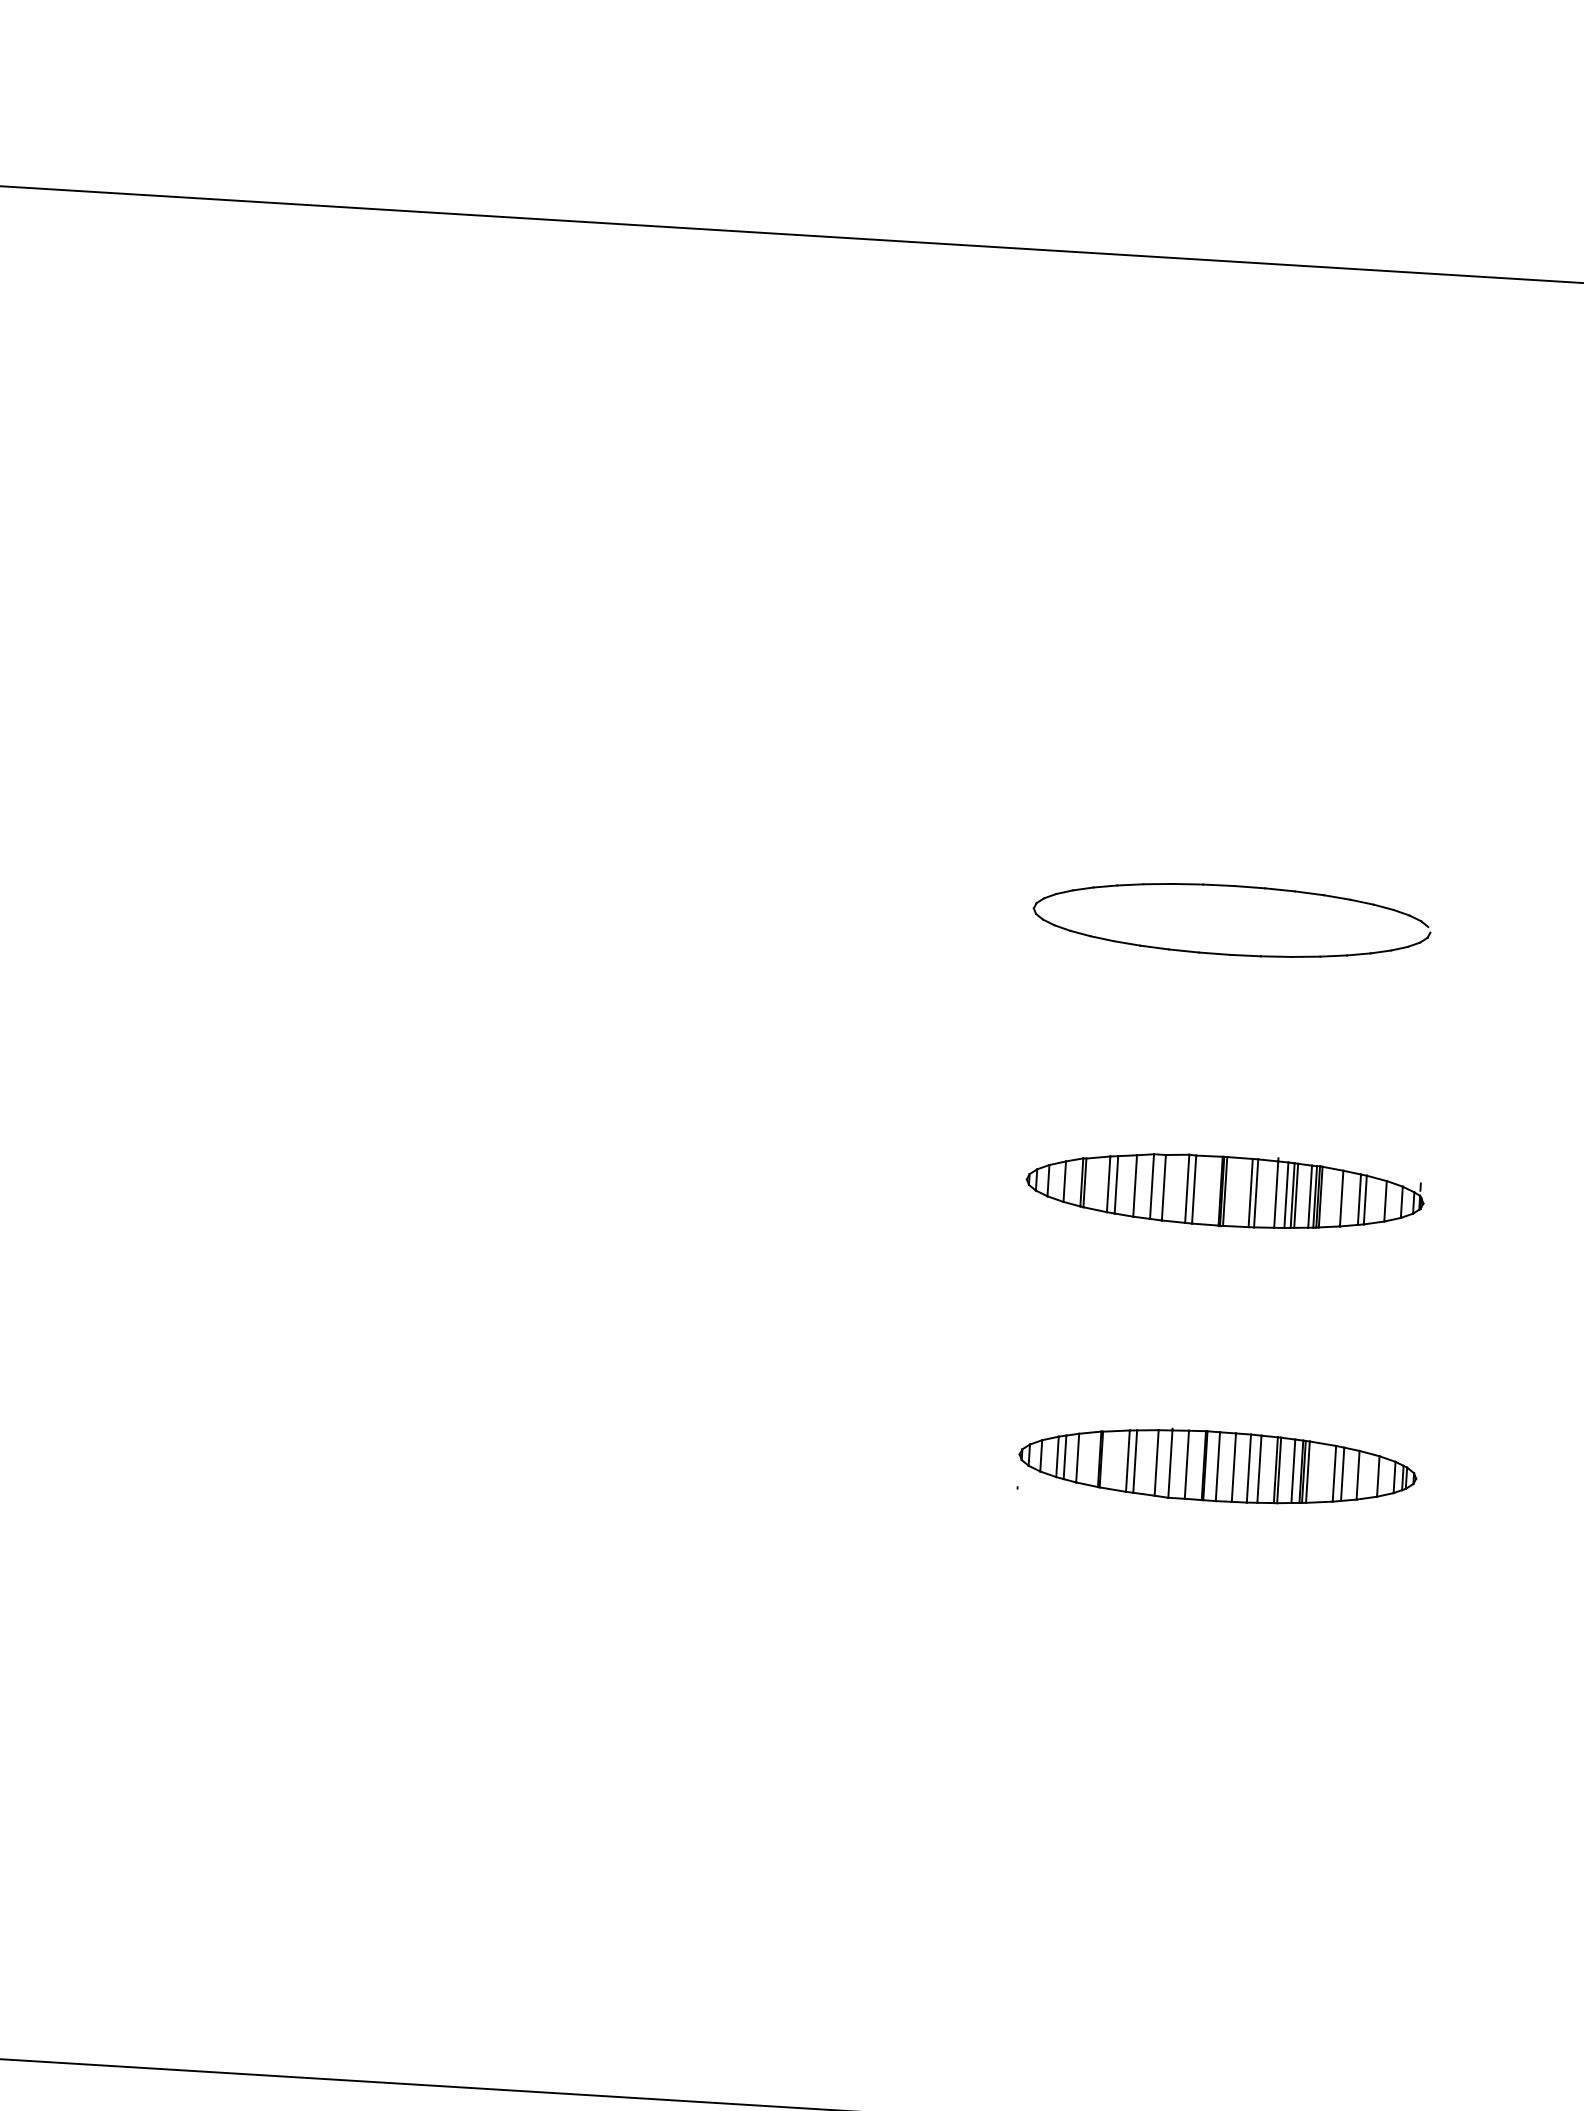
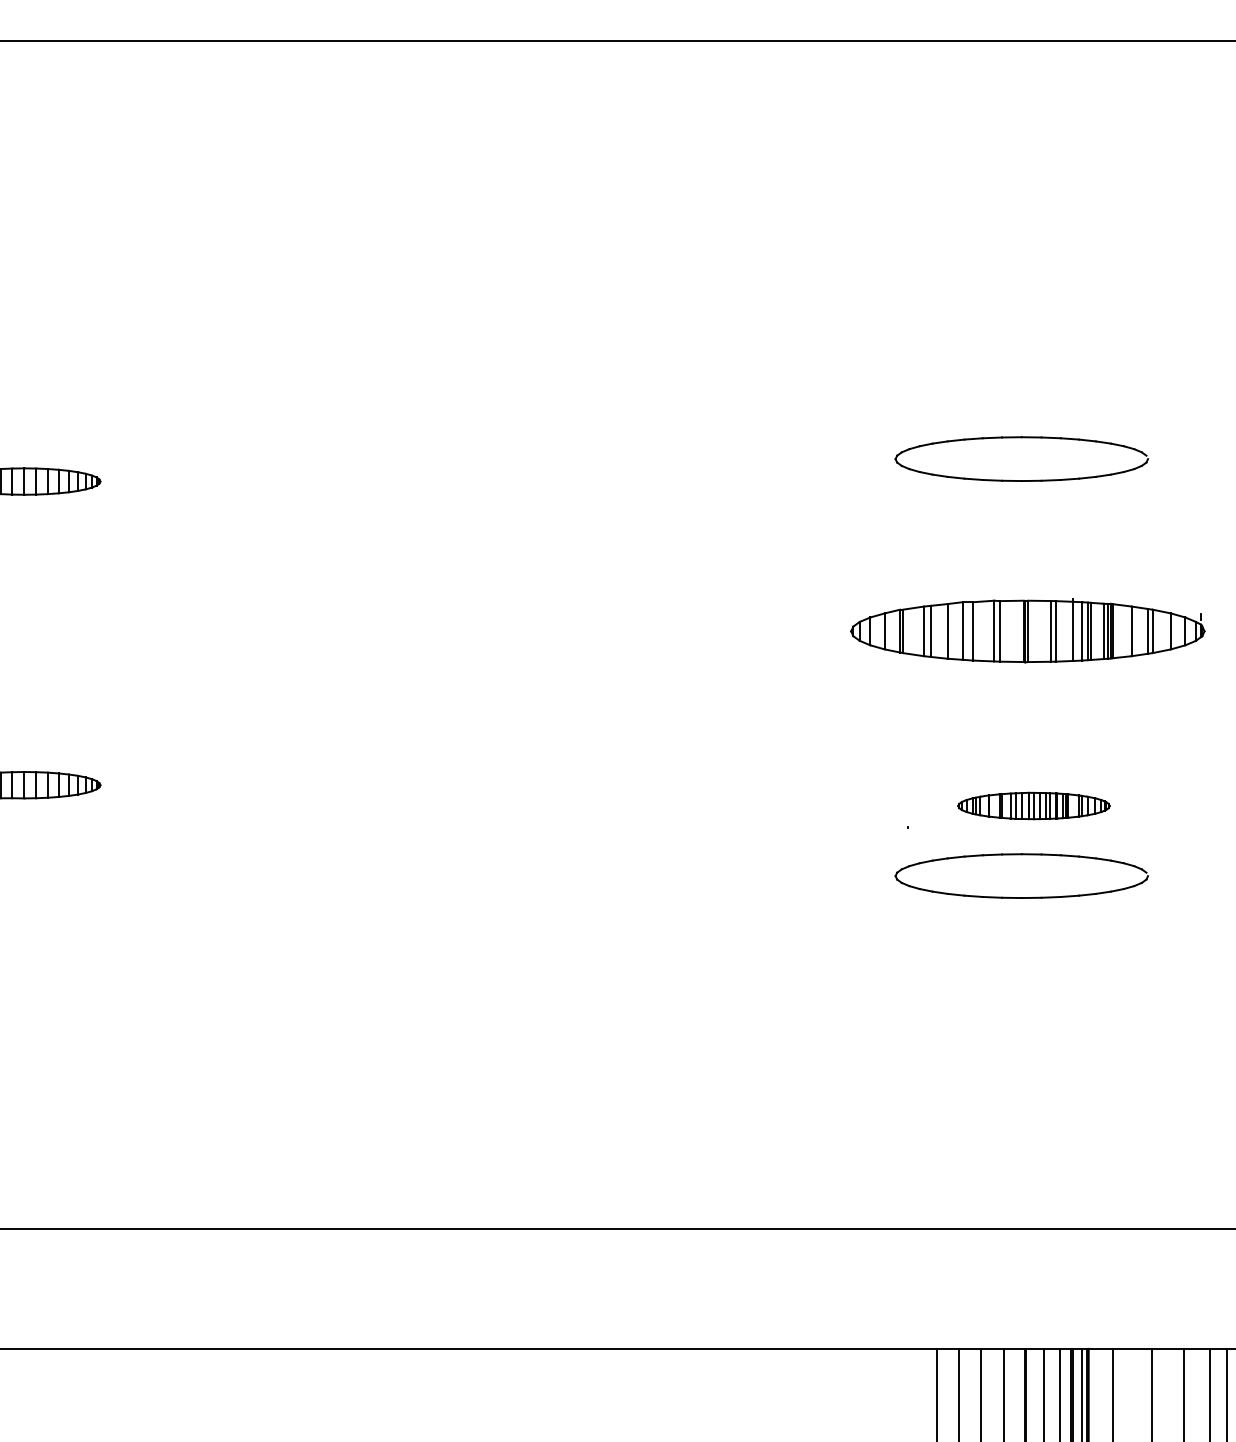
part: (1224, 1190) -> (1027, 630), size x1.4
part: (1217, 1465) -> (1033, 805), size x0.6
part: (1193, 1543) -> (1021, 855), added

